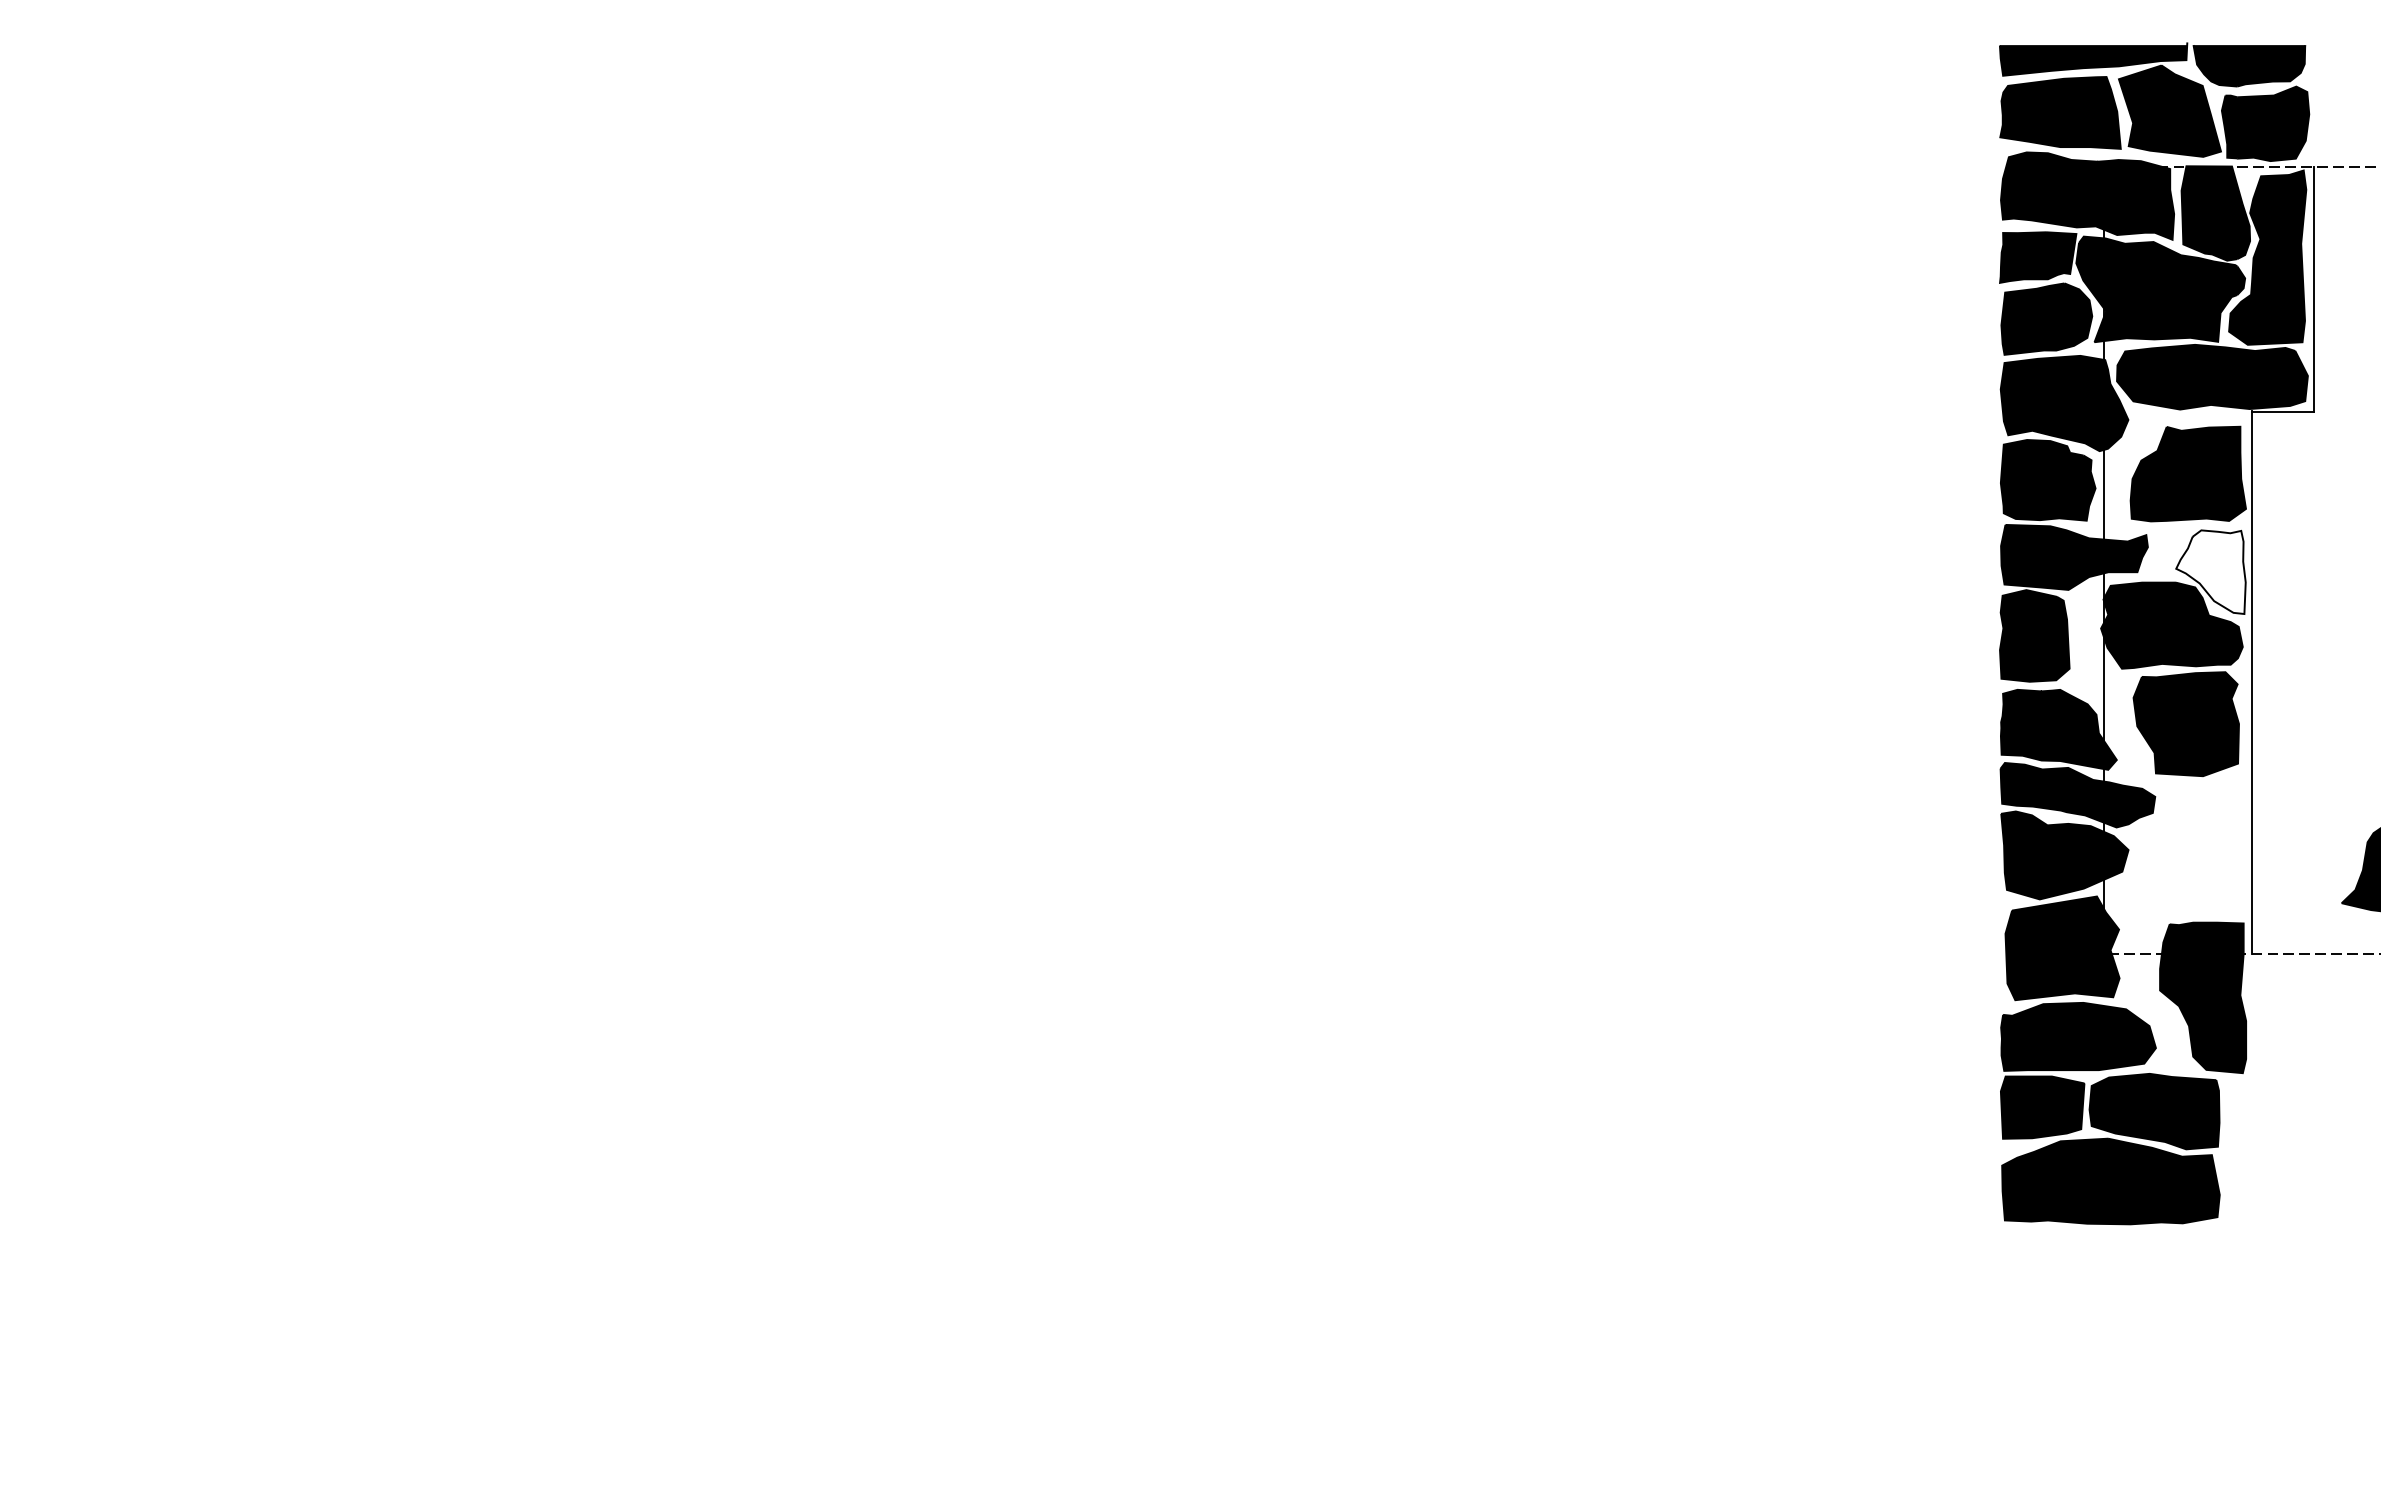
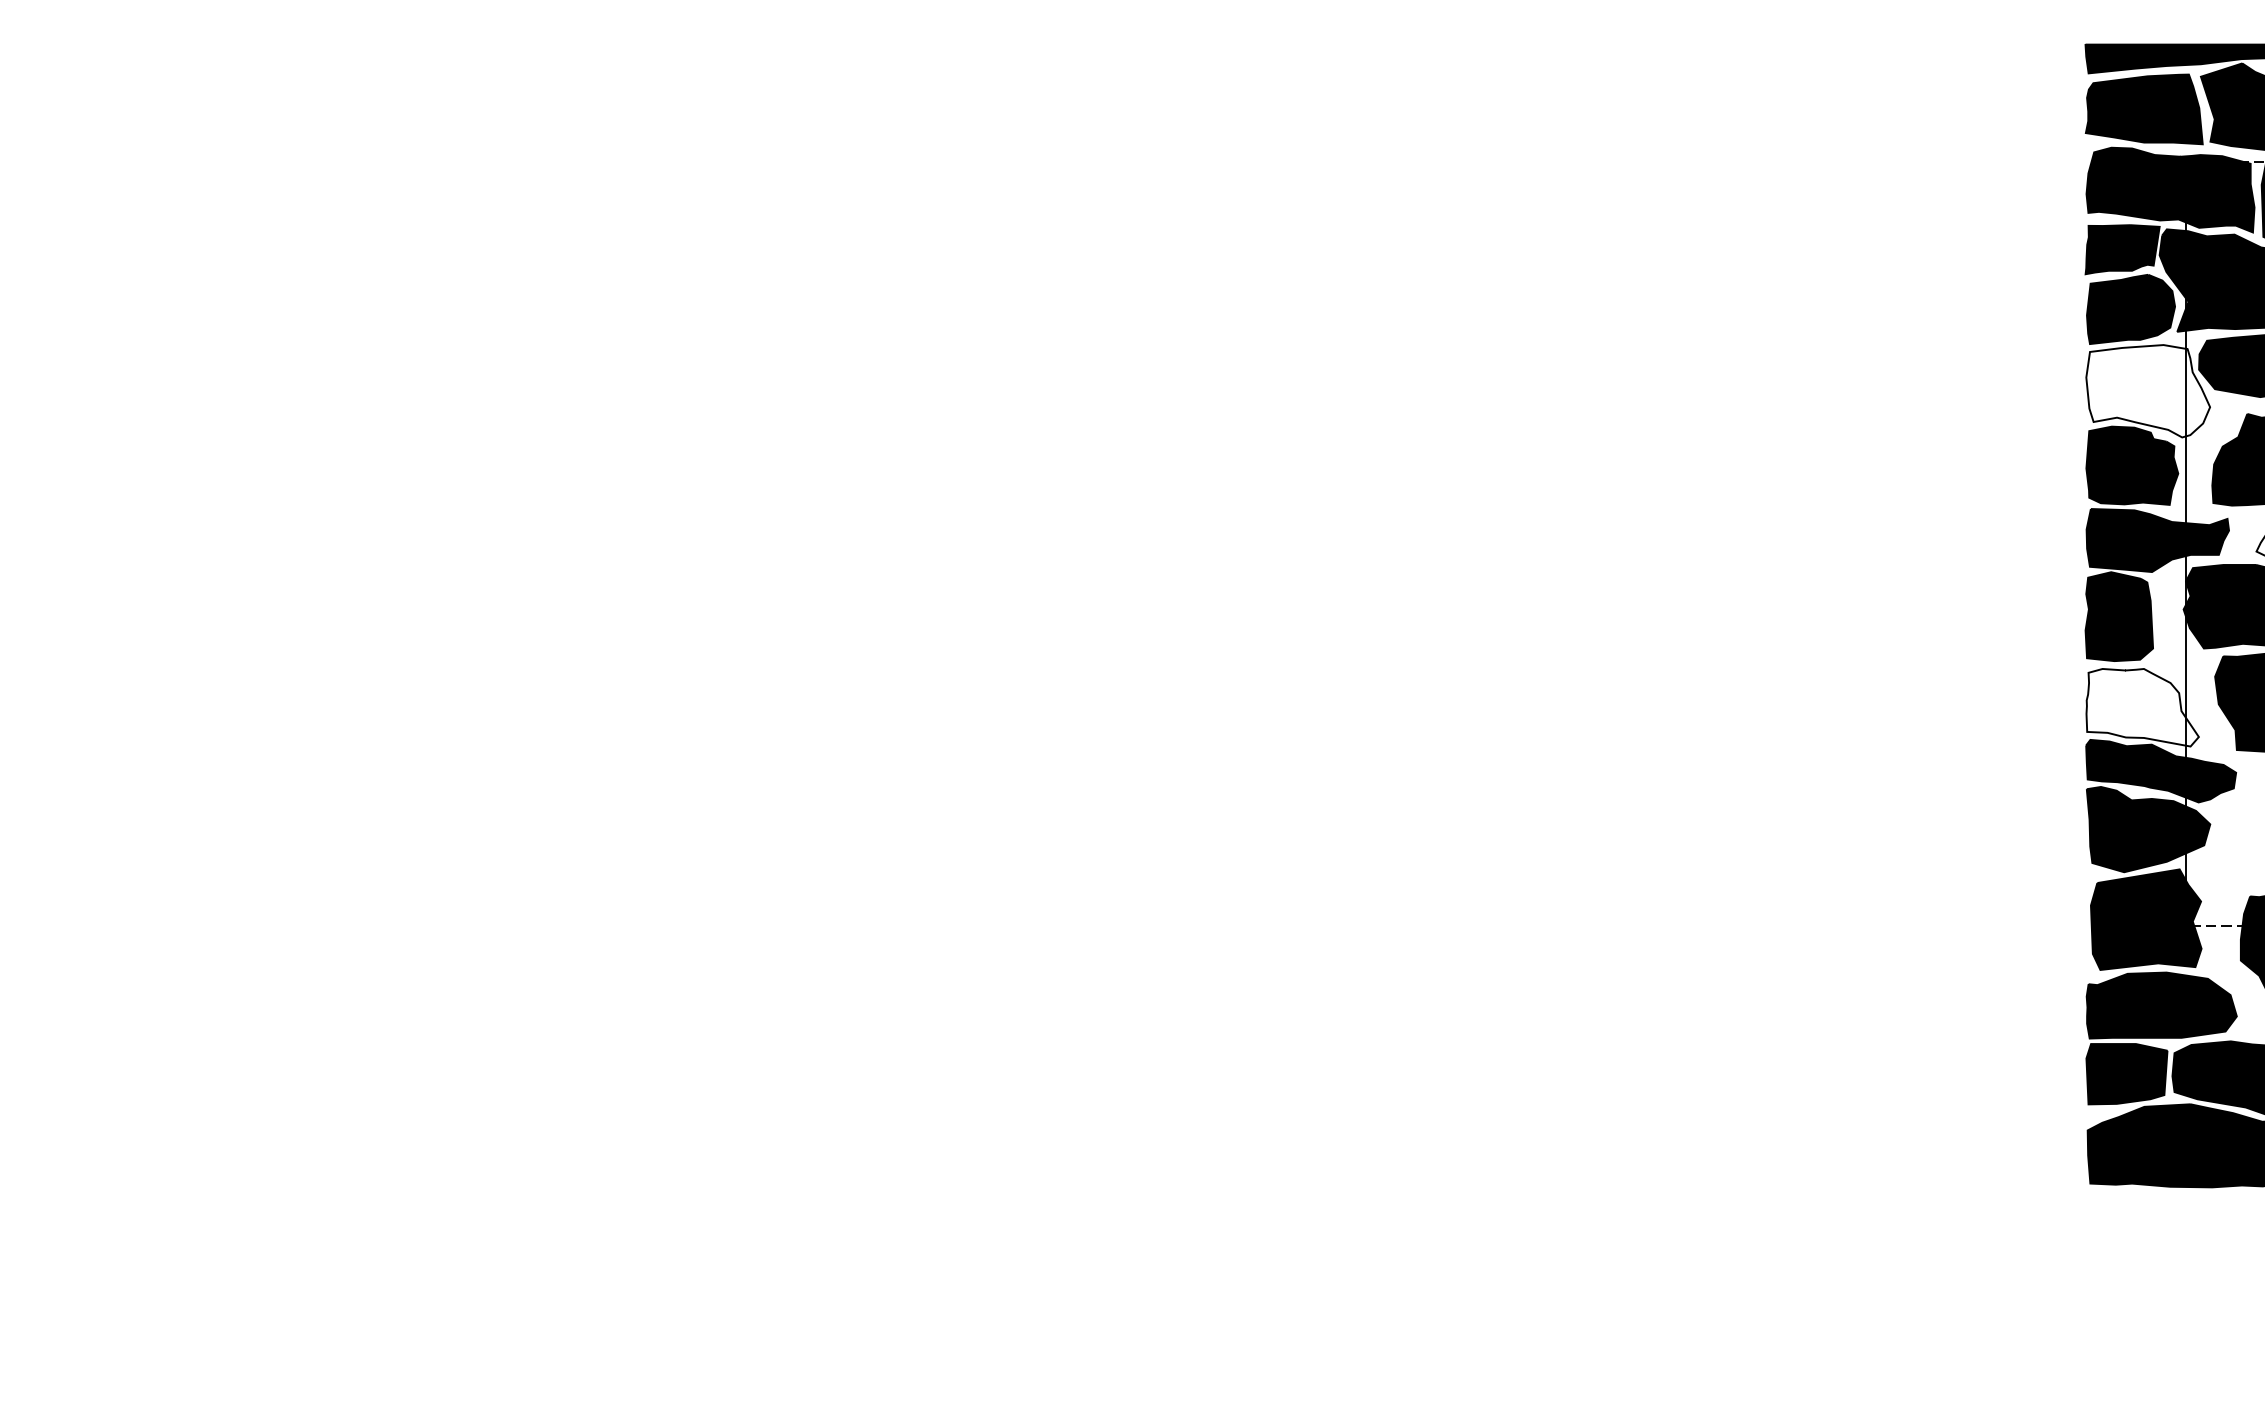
fill: (2064, 403) -> (2148, 391), removed
fill: (2058, 729) -> (2142, 707), removed

